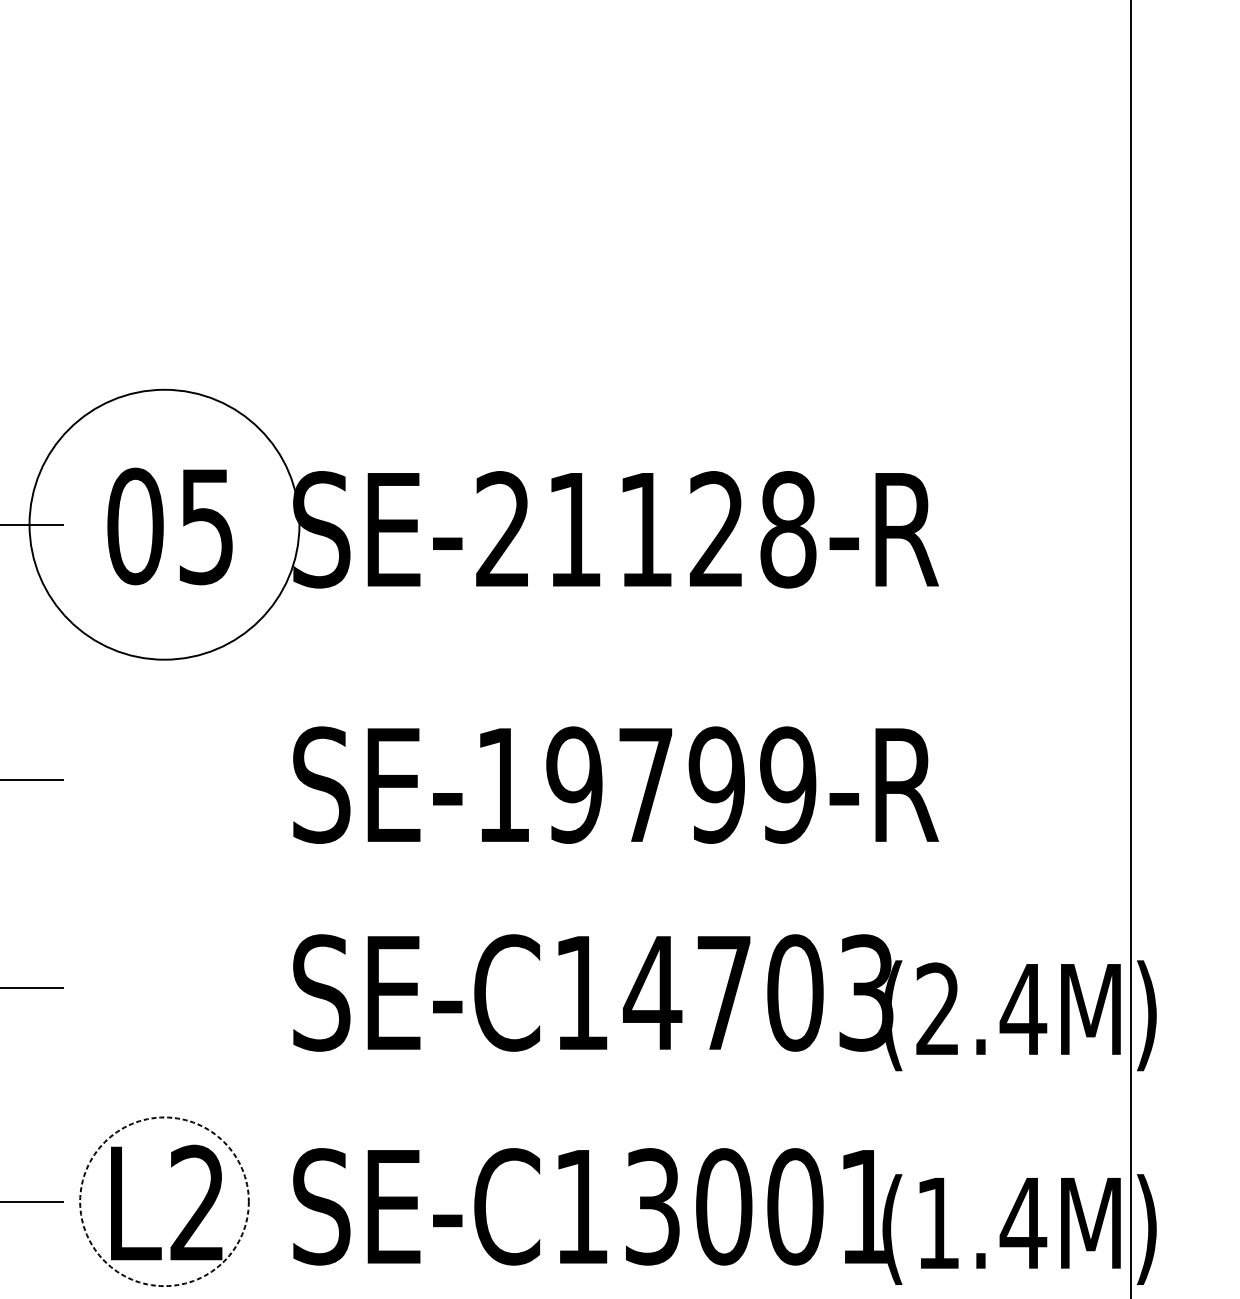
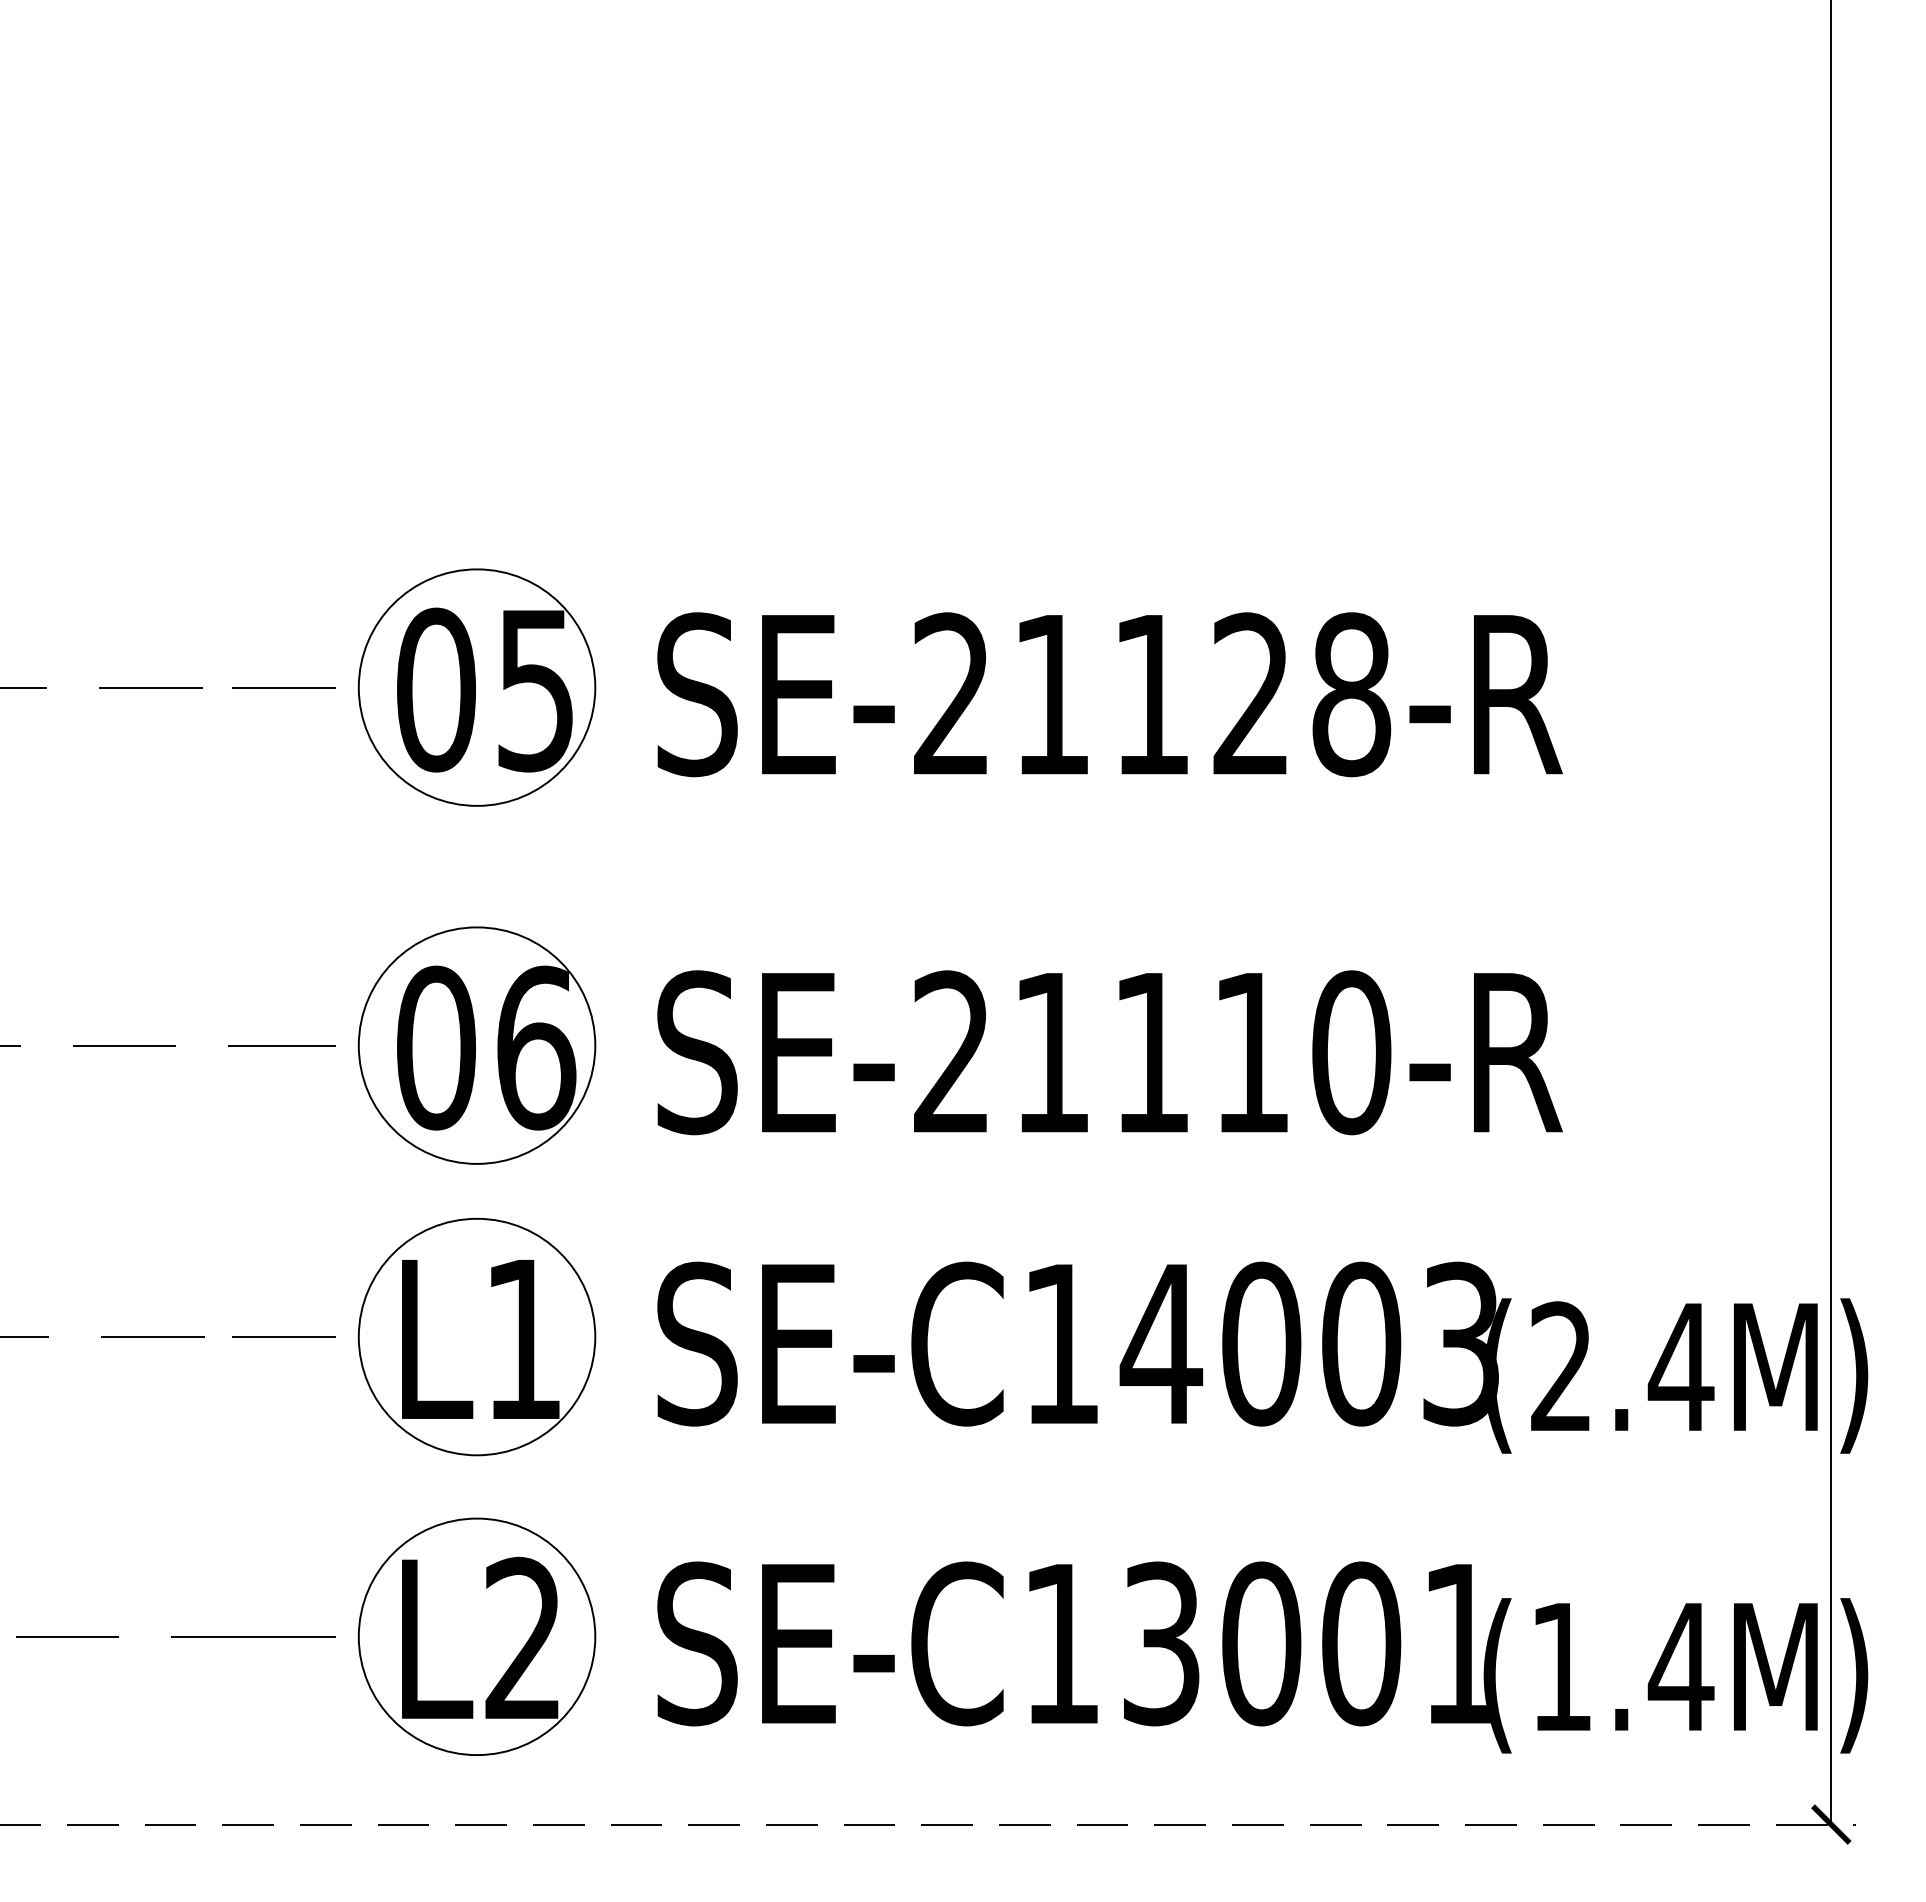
circle: (164, 524) -> (476, 687), size x0.62
part: (164, 779) -> (476, 1045), added
text: (646, 784) -> (1152, 1052), SE-19799-R -> SE-21110-R
part: (164, 987) -> (476, 1336), added
text: (724, 992) -> (1261, 1343), SE-C14703 -> SE-C14003
circle: (164, 1201) -> (476, 1636), dashed -> solid

